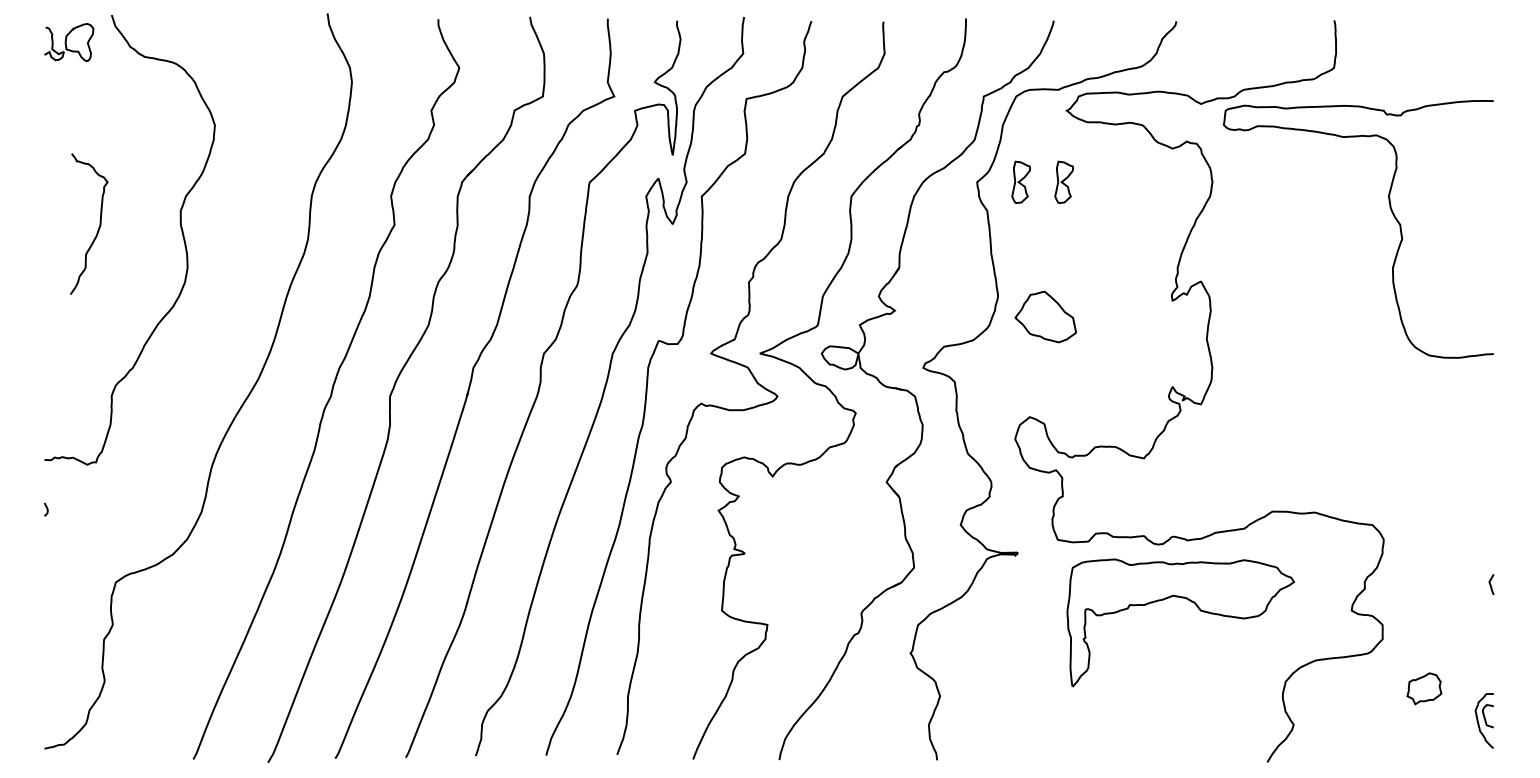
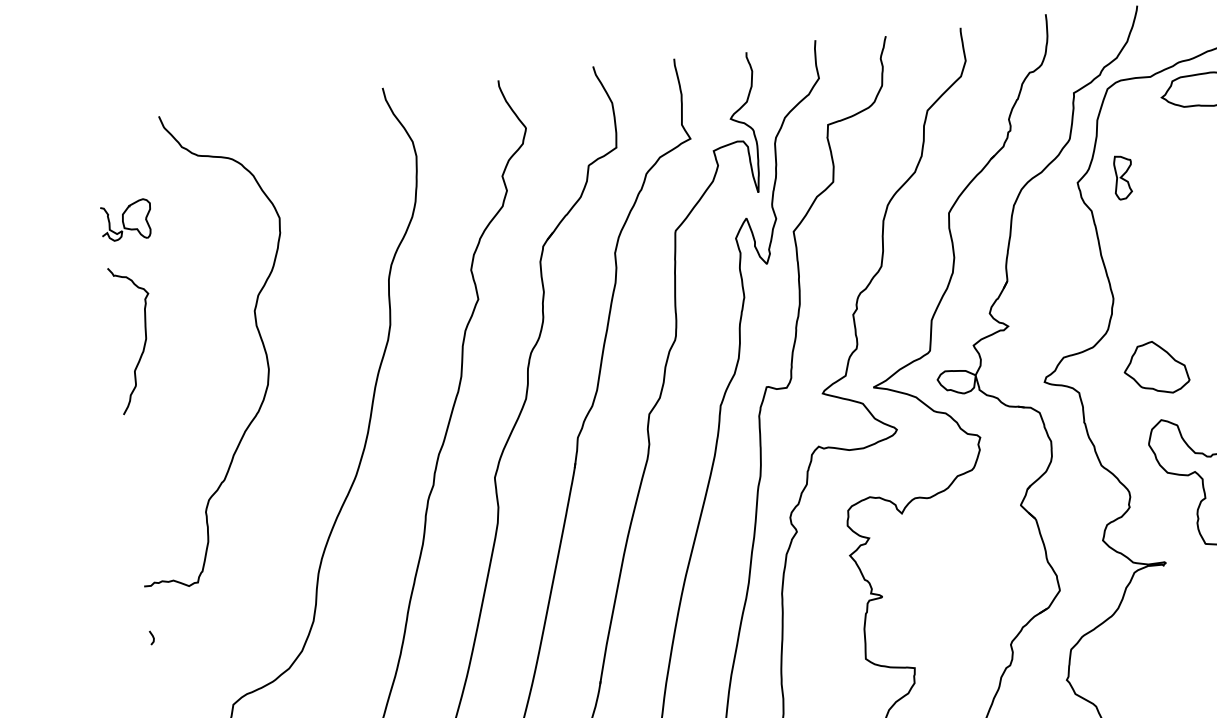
part: (69, 42) -> (126, 220), moved
part: (1063, 181) -> (1167, 171), removed
curve: (98, 227) -> (144, 341), moved
part: (1045, 316) -> (1155, 367), moved

